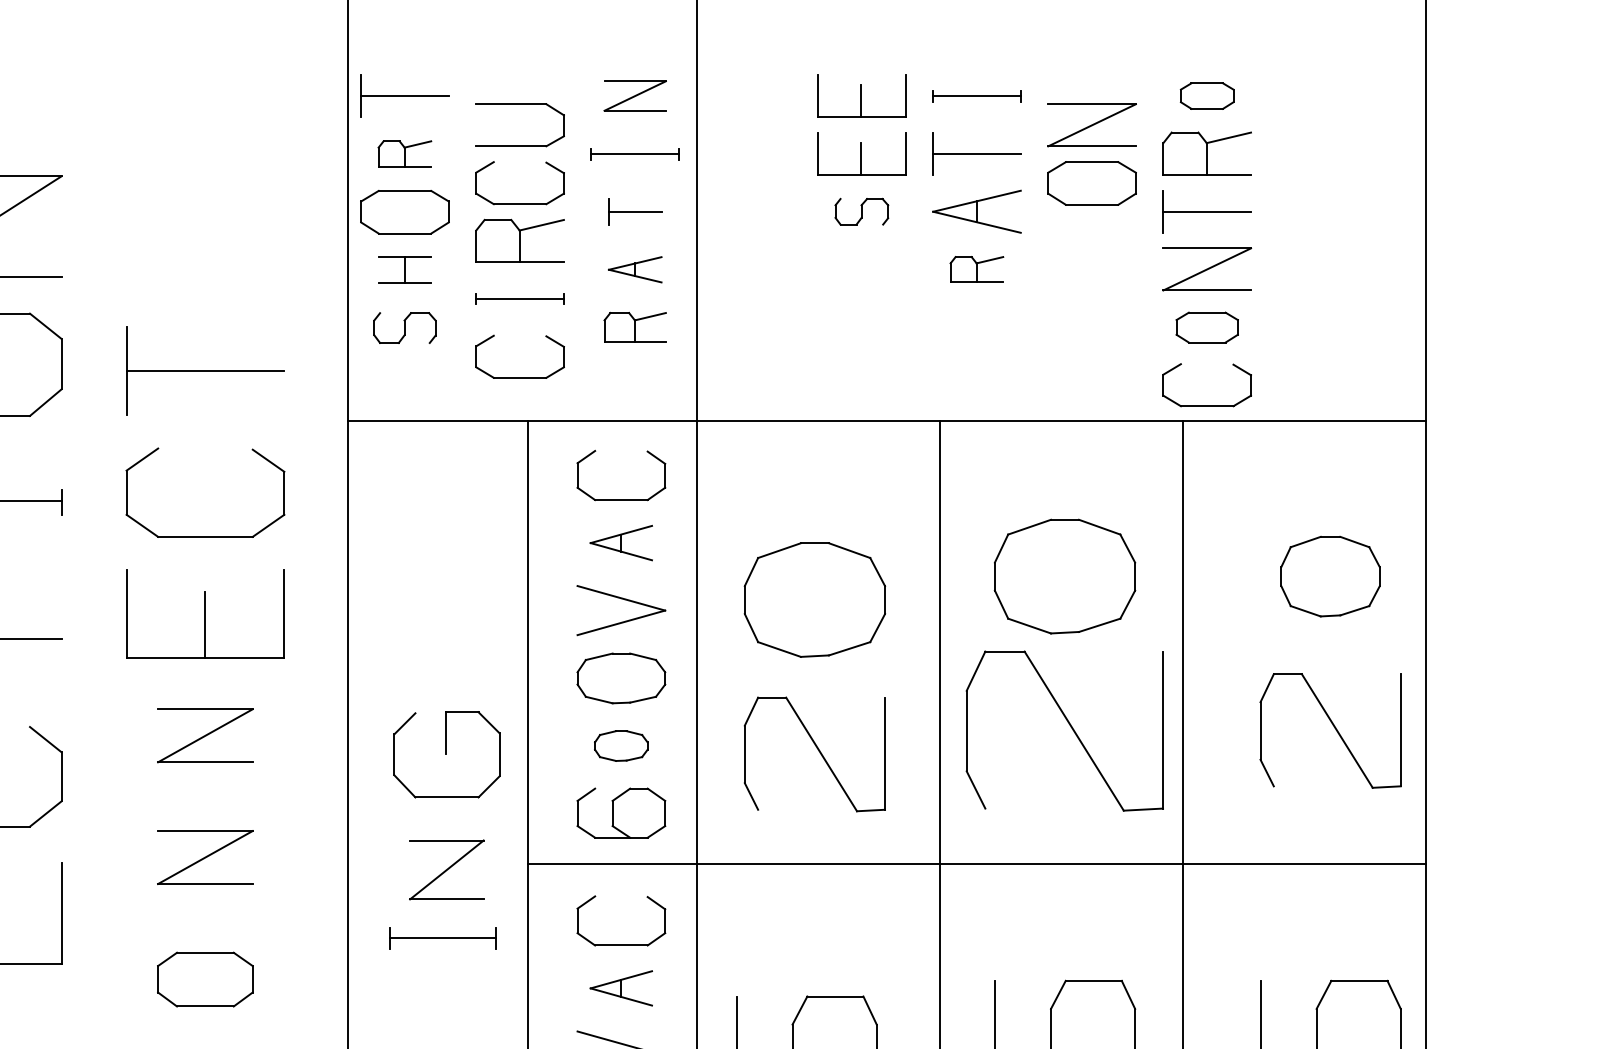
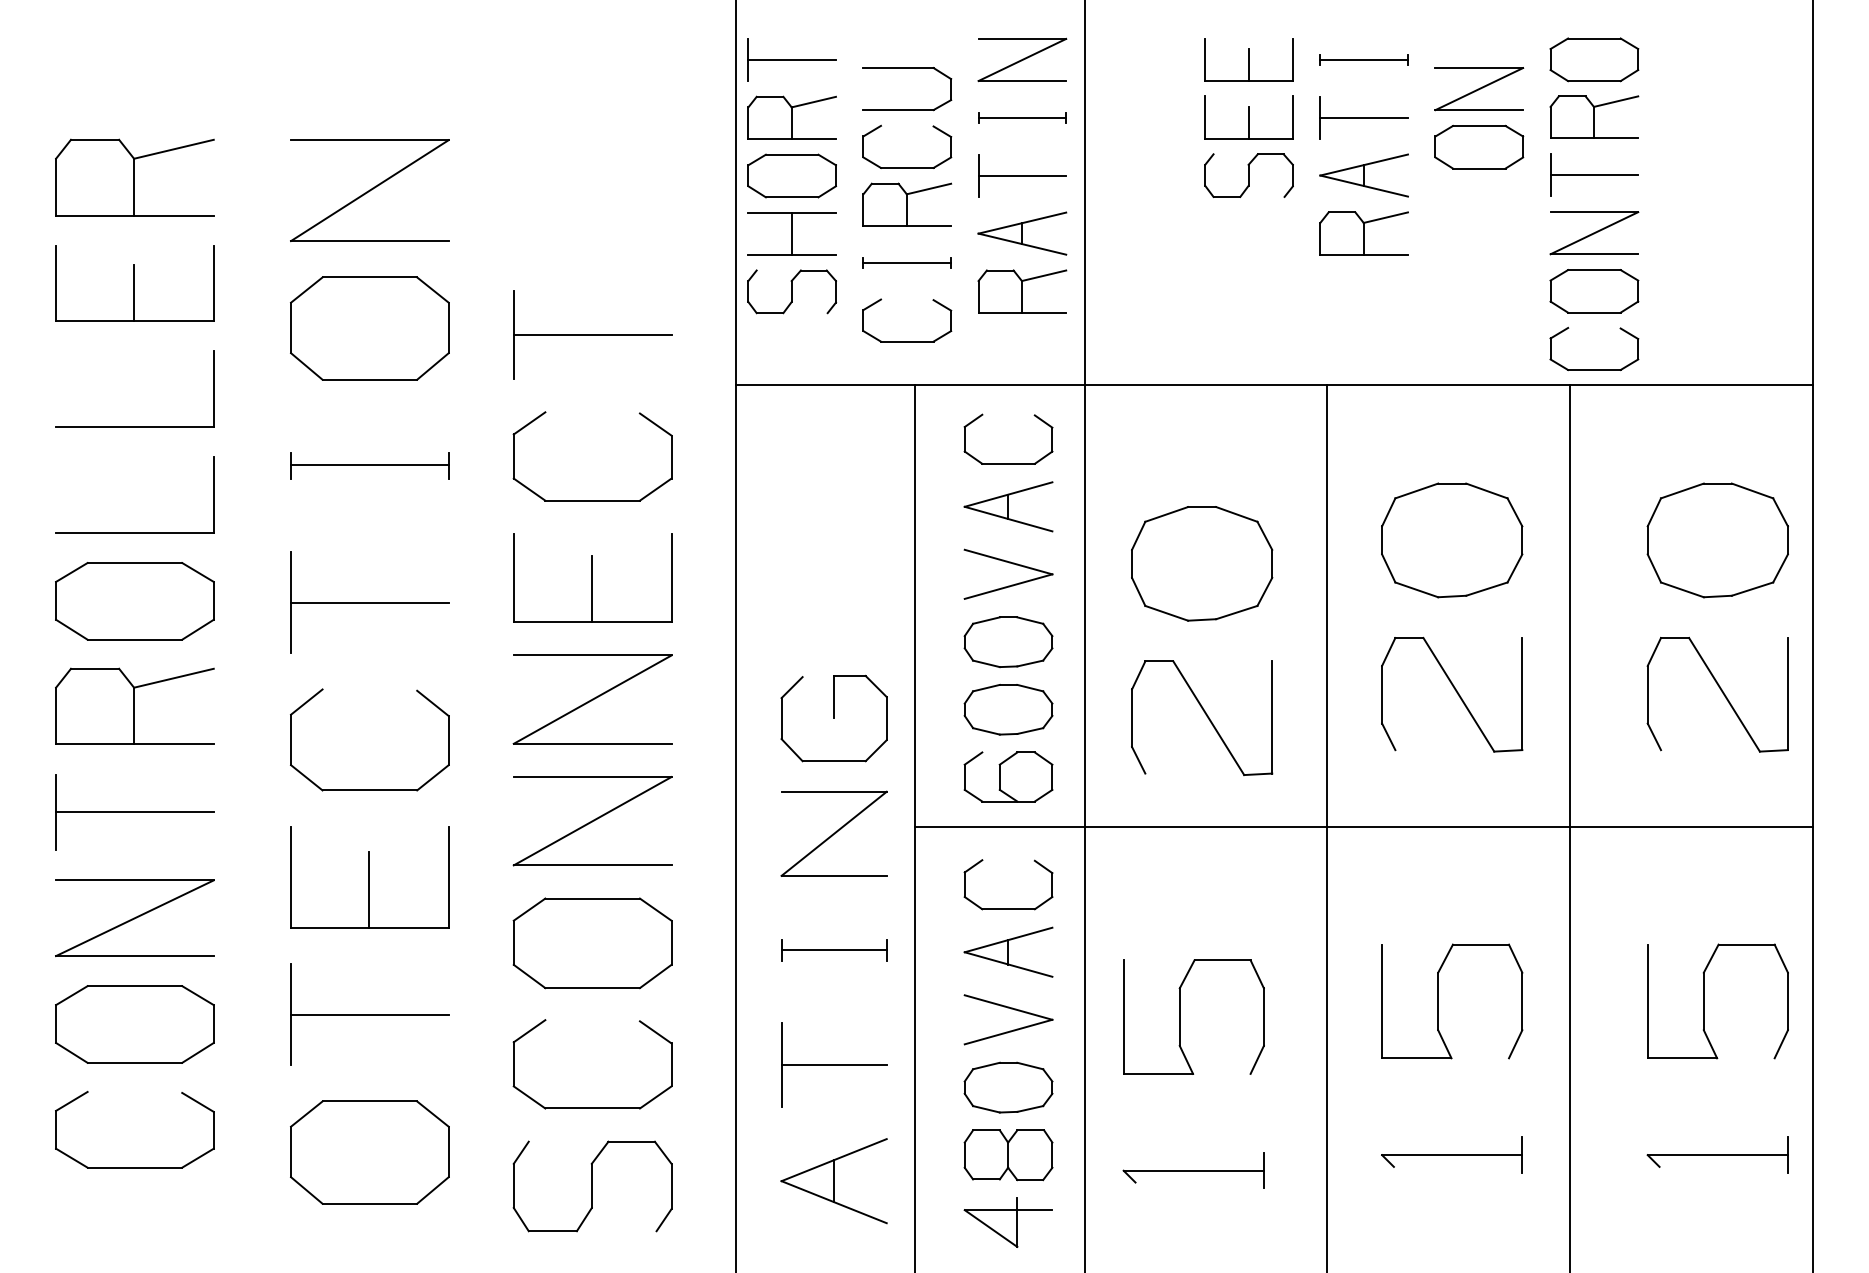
part: (635, 95) -> (1022, 59), size x1.43
part: (1207, 95) -> (1594, 59), size x1.67
part: (404, 153) -> (791, 117), size x1.67
part: (635, 211) -> (1022, 175), size x1.67
part: (861, 211) -> (1248, 175), size x1.67
part: (404, 269) -> (791, 233), size x1.67
part: (635, 269) -> (1022, 233), size x1.67
part: (976, 269) -> (1363, 233), size x1.67
part: (404, 327) -> (791, 291), size x1.43
part: (635, 327) -> (1022, 291), size x1.43
part: (1207, 327) -> (1594, 291), size x1.43
part: (621, 542) -> (1008, 506), size x1.43
part: (1330, 576) -> (1717, 540), size x1.43
part: (1065, 730) -> (1452, 694), size x0.71
part: (205, 735) -> (592, 699), size x1.67
part: (621, 745) -> (1008, 709), size x1.67
part: (205, 857) -> (592, 821), size x1.67
part: (446, 869) -> (833, 833), size x1.43
part: (443, 938) -> (834, 950), moved
part: (205, 979) -> (592, 943), size x1.67
part: (621, 987) -> (1008, 951), size x1.43

